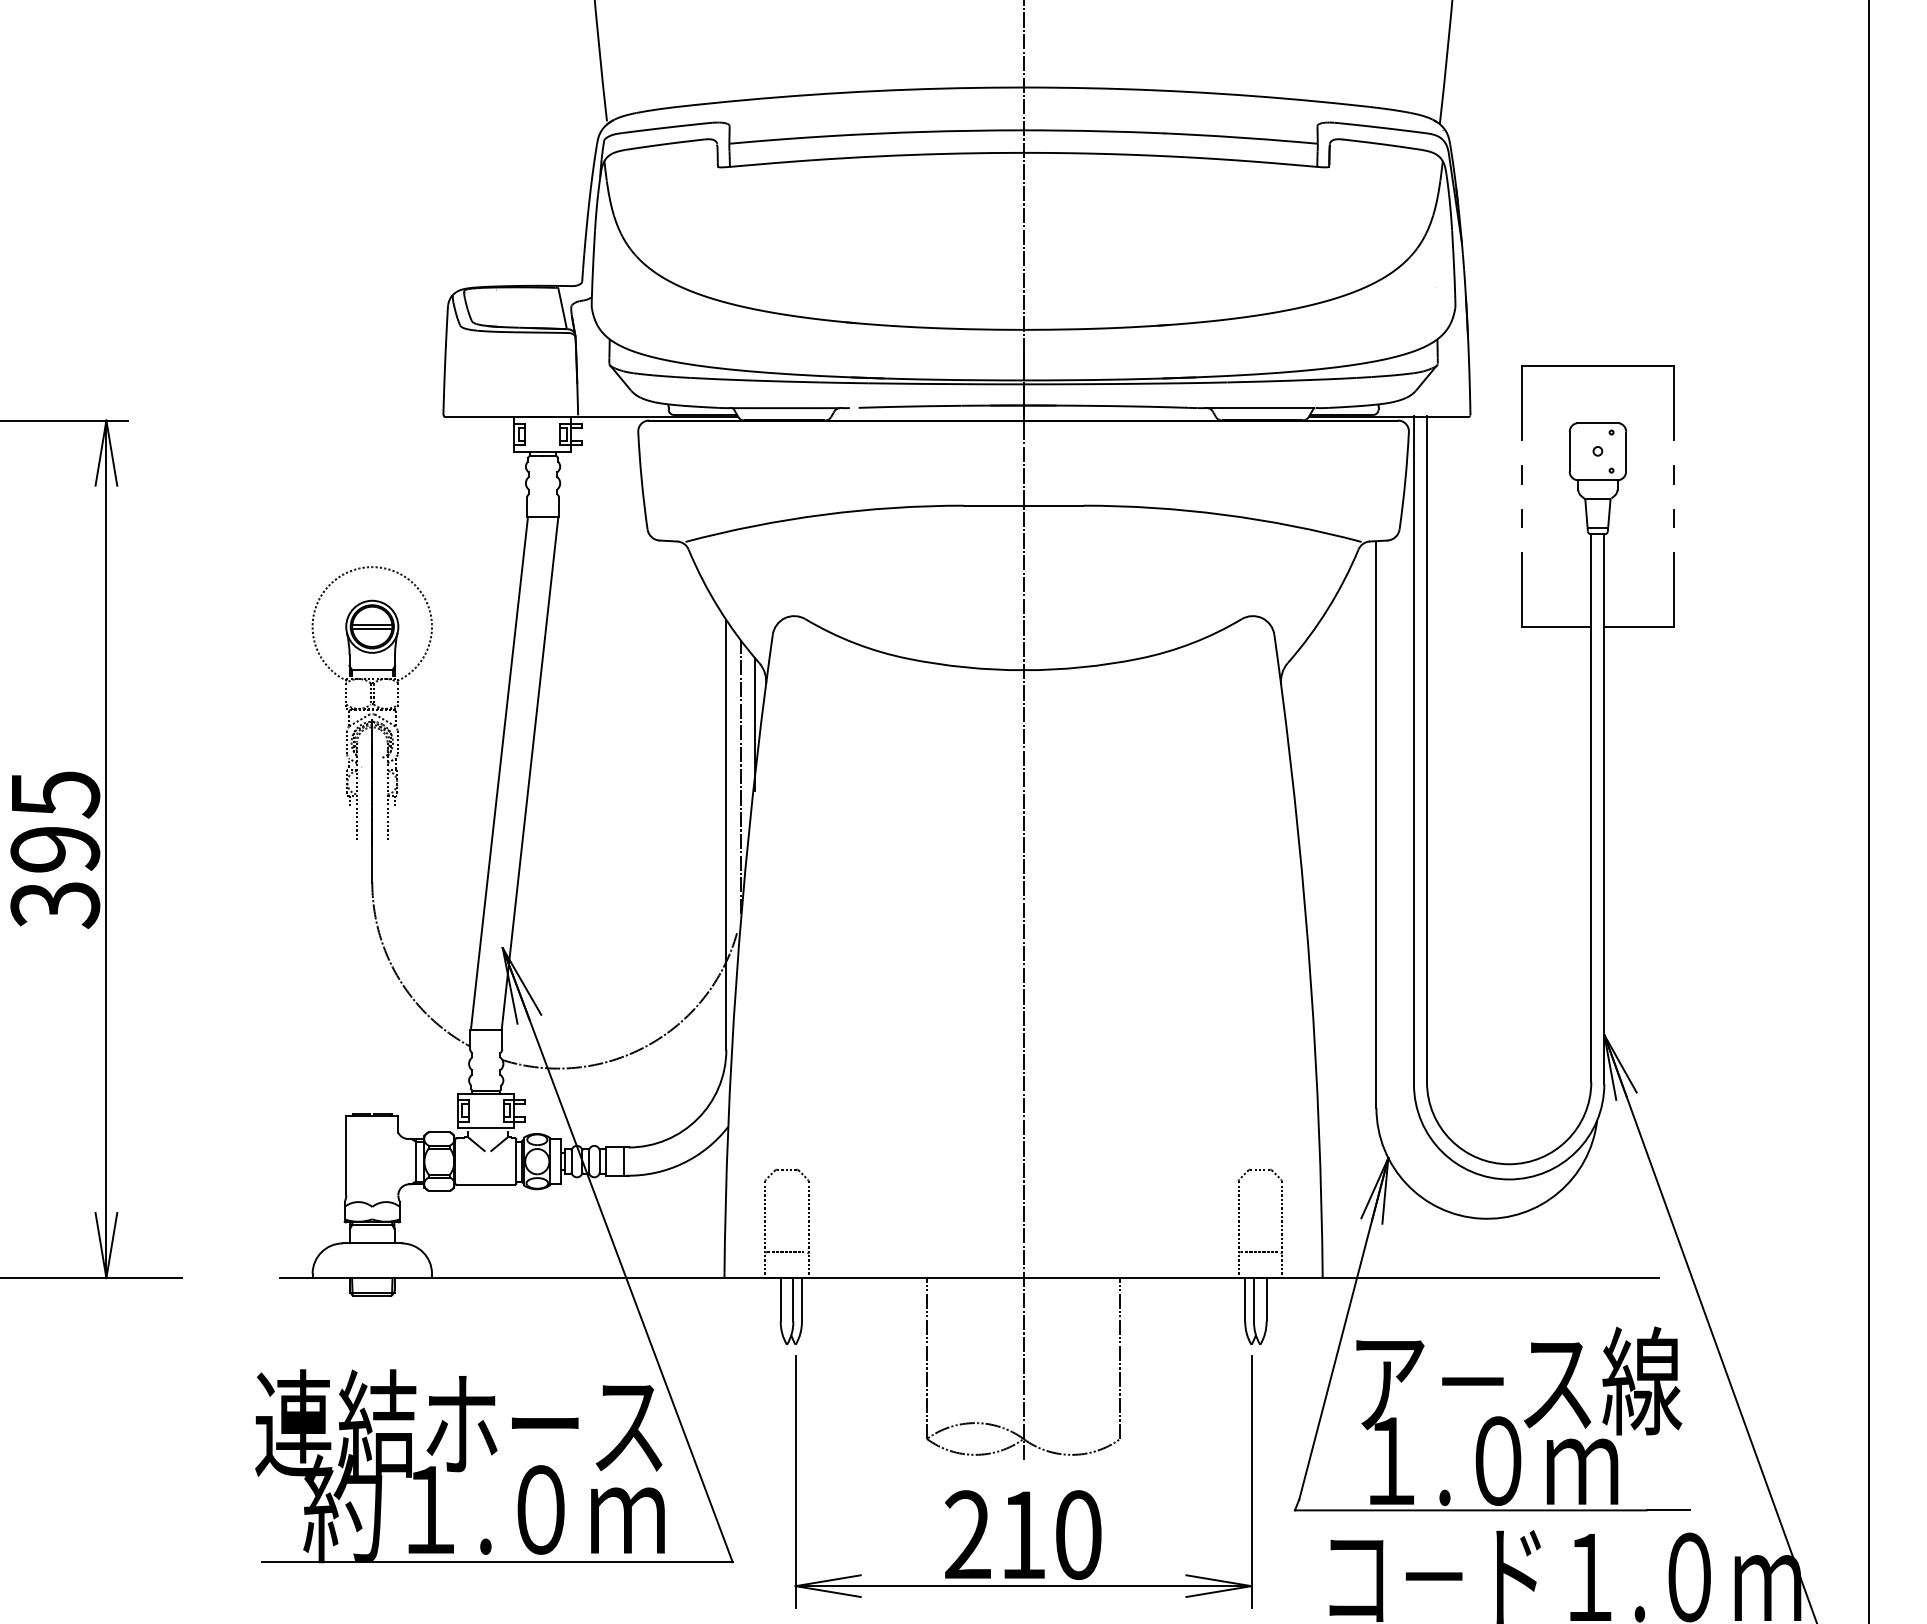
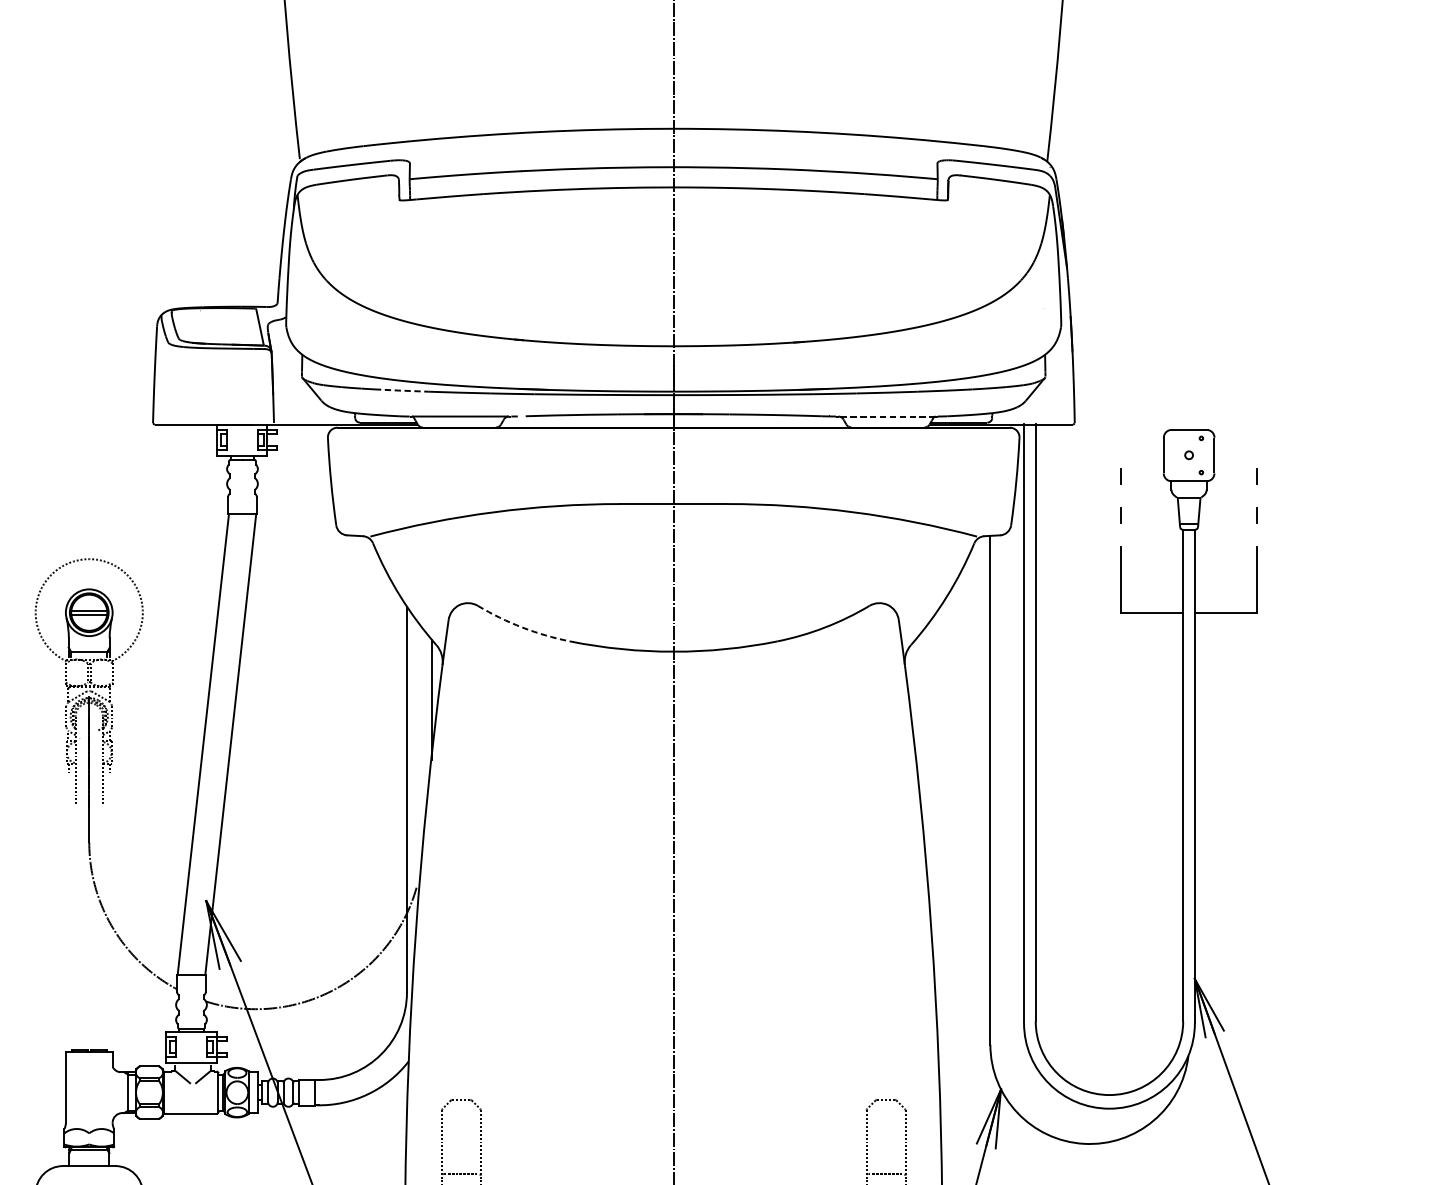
part: (1597, 366) -> (1188, 379), removed
line: (722, 379) -> (403, 390), solid -> dashed
line: (1259, 408) -> (885, 416), solid -> dashed
arc: (855, 643) -> (522, 627), solid -> dashed
line: (741, 777) -> (420, 747), removed

